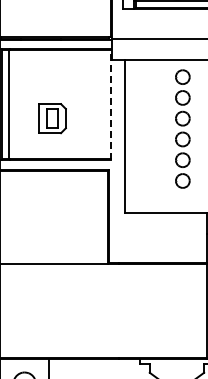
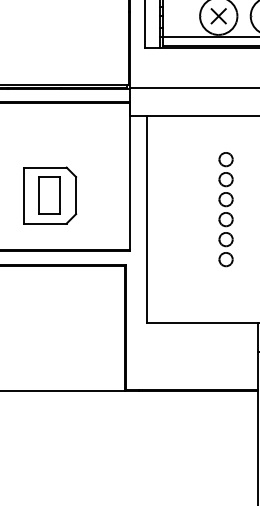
line: (111, 104) -> (129, 176), dashed -> solid
part: (52, 118) -> (50, 195), size x1.43
part: (182, 128) -> (225, 208), size x0.71

